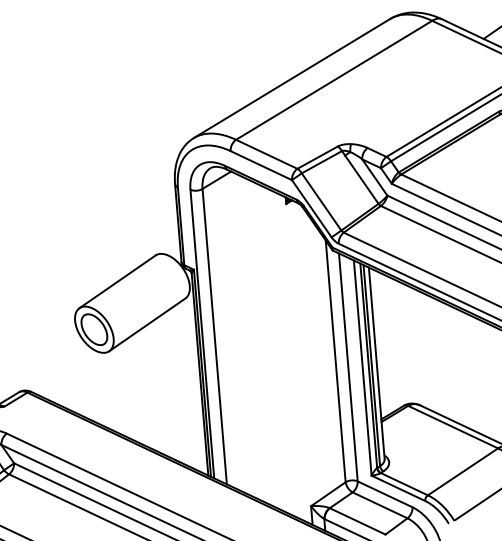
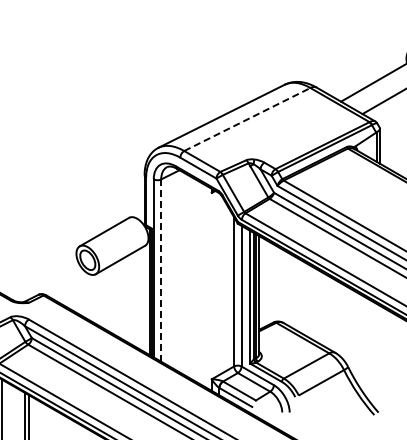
line: (334, 80) -> (247, 119), solid -> dashed
line: (215, 336) -> (161, 270), solid -> dashed

